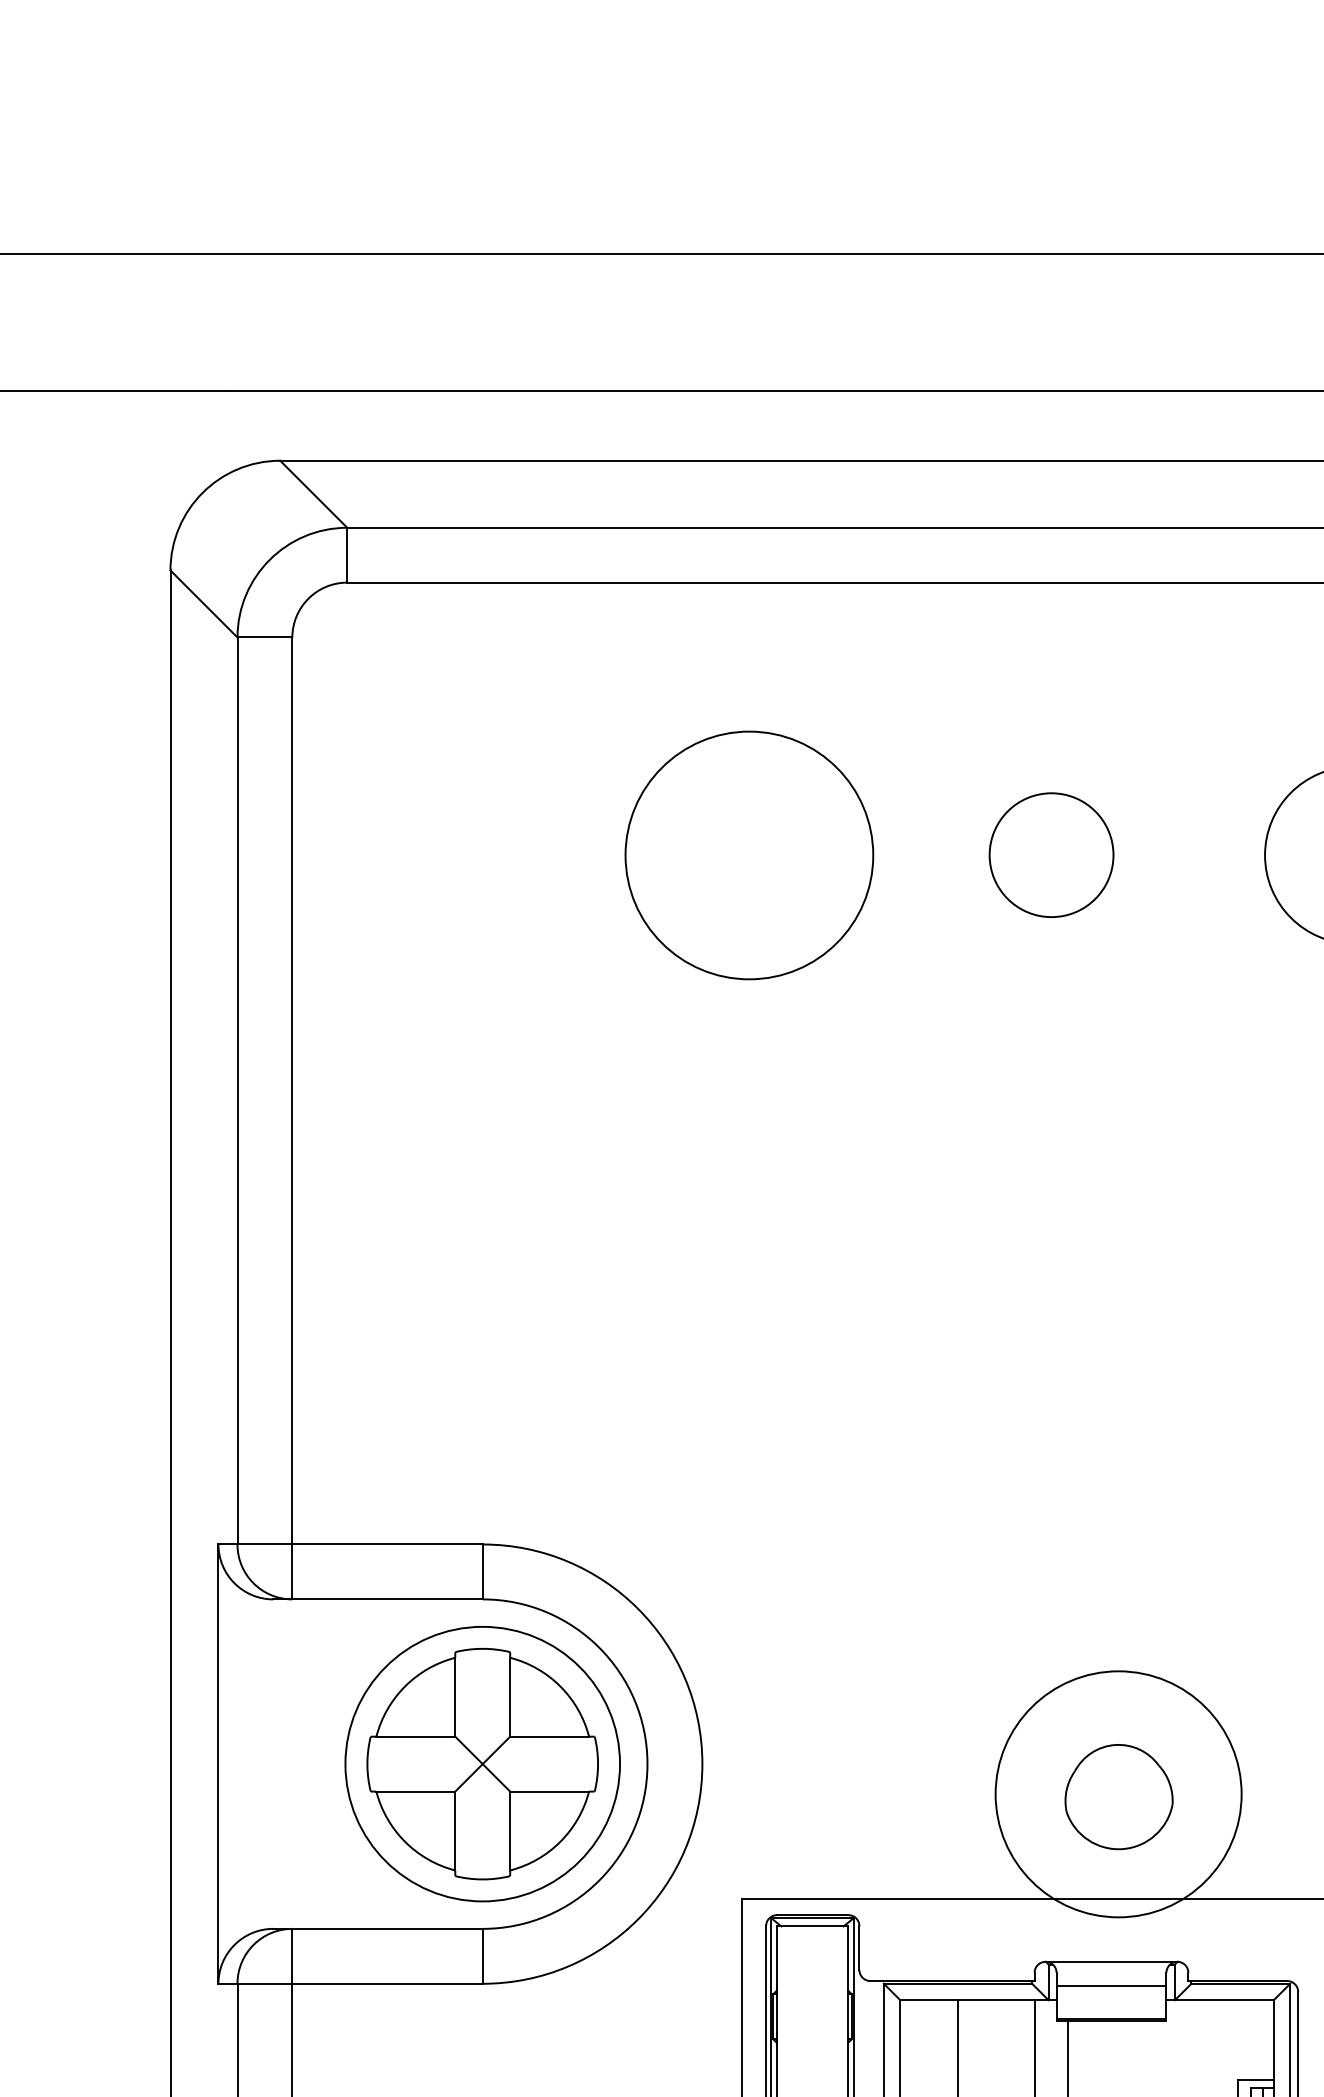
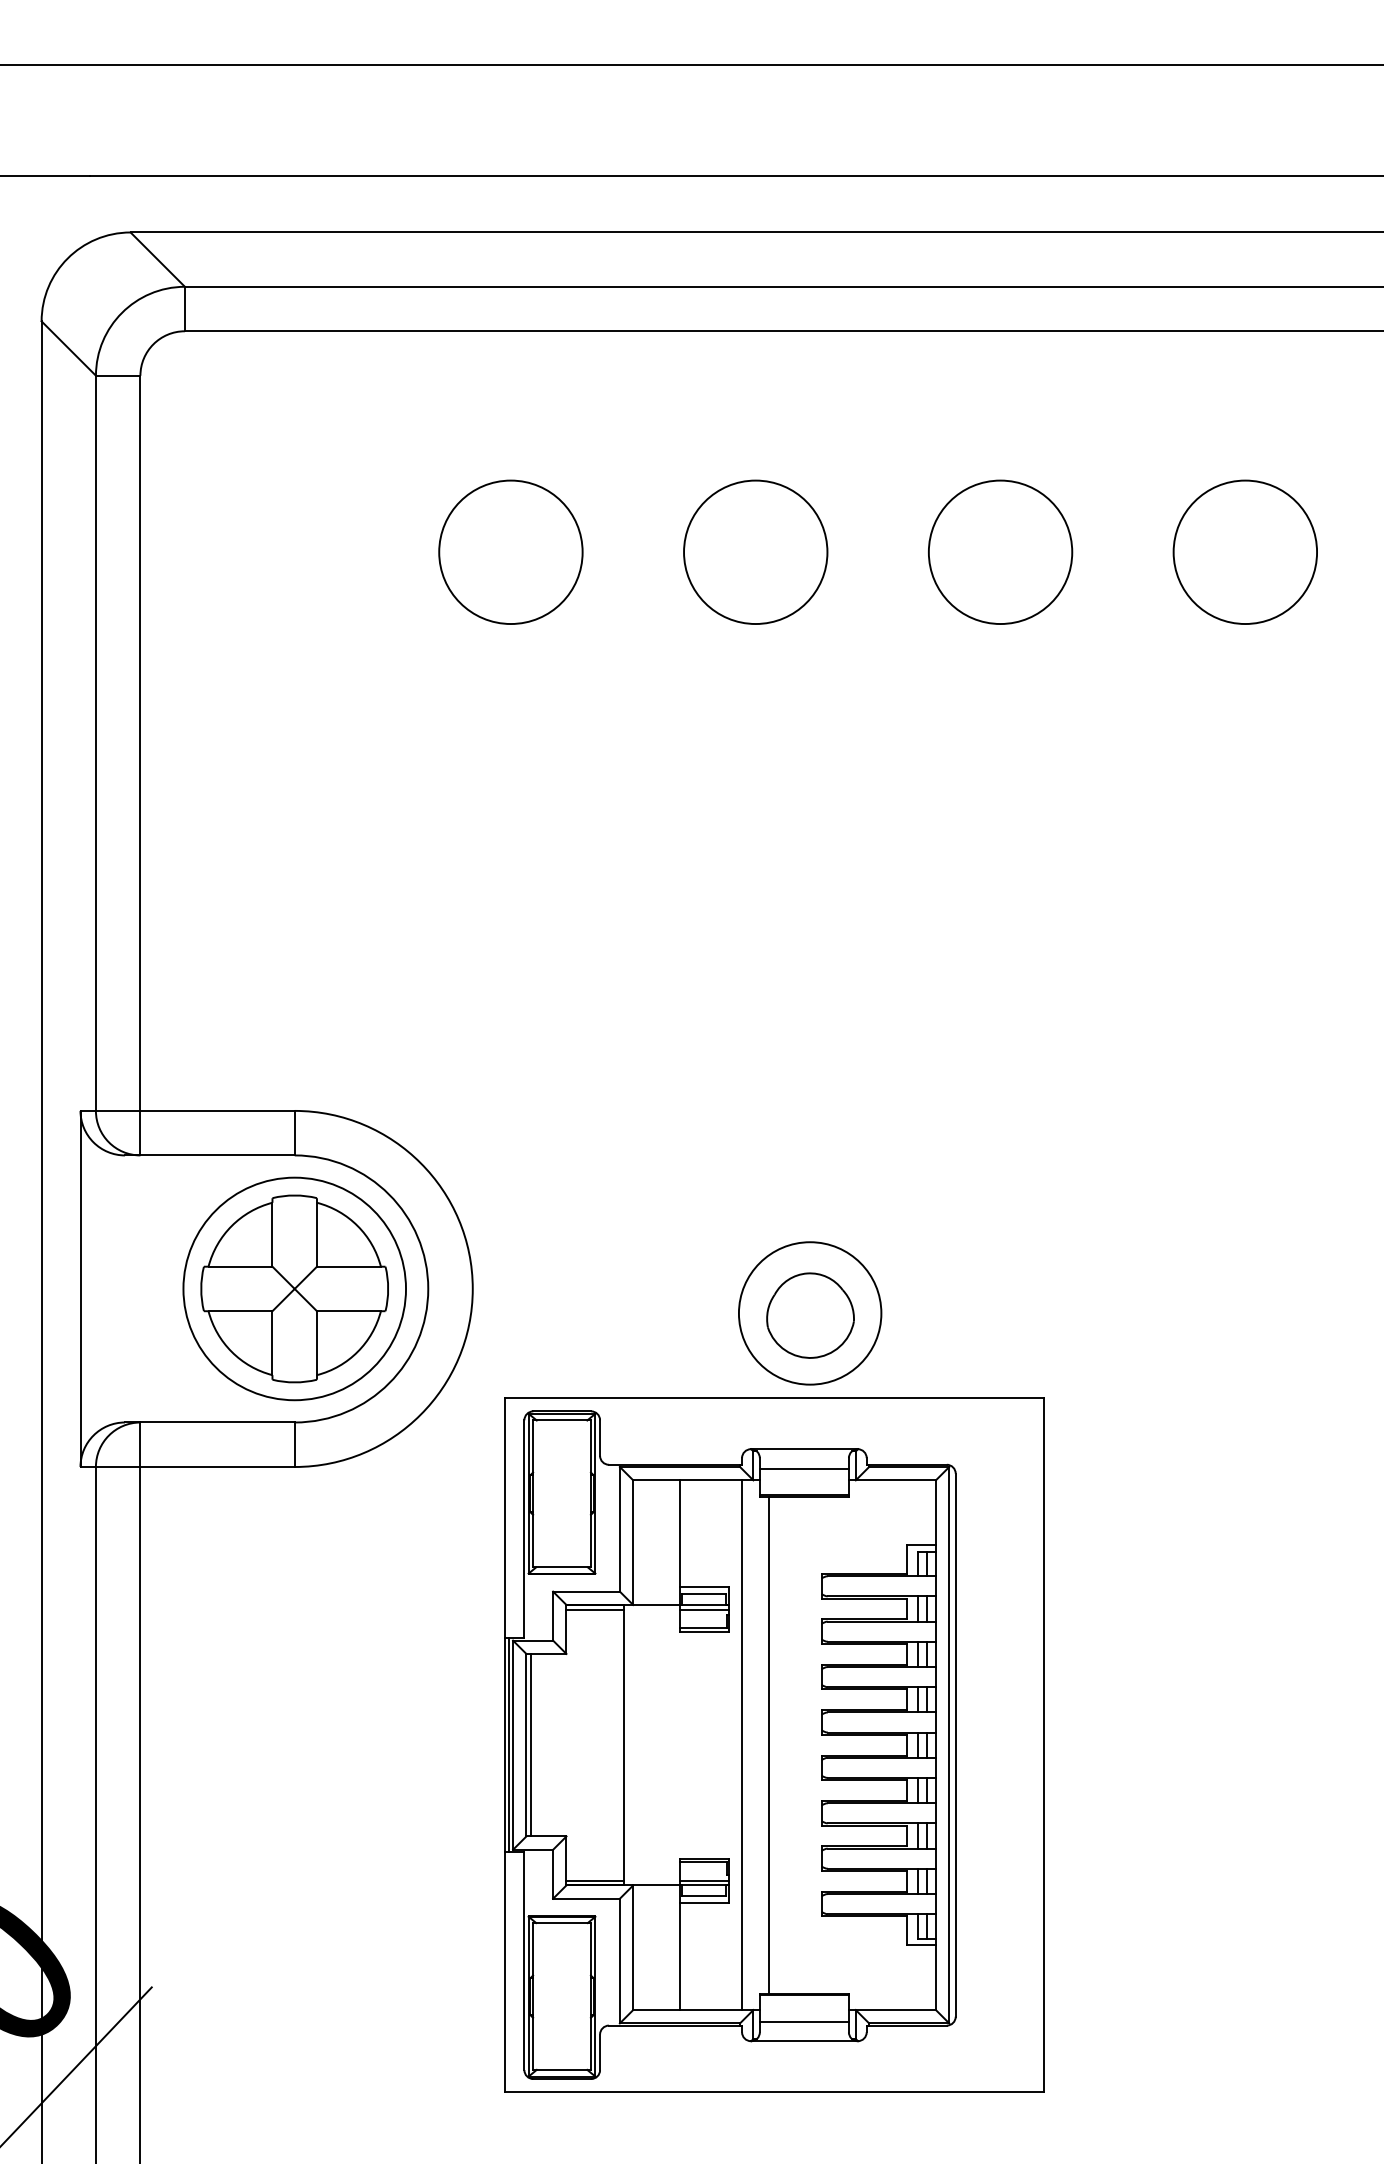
circle: (748, 854) -> (510, 551), size x0.71
circle: (1051, 854) -> (755, 551), size x1.43
circle: (1117, 1794) -> (809, 1313), size x0.71

